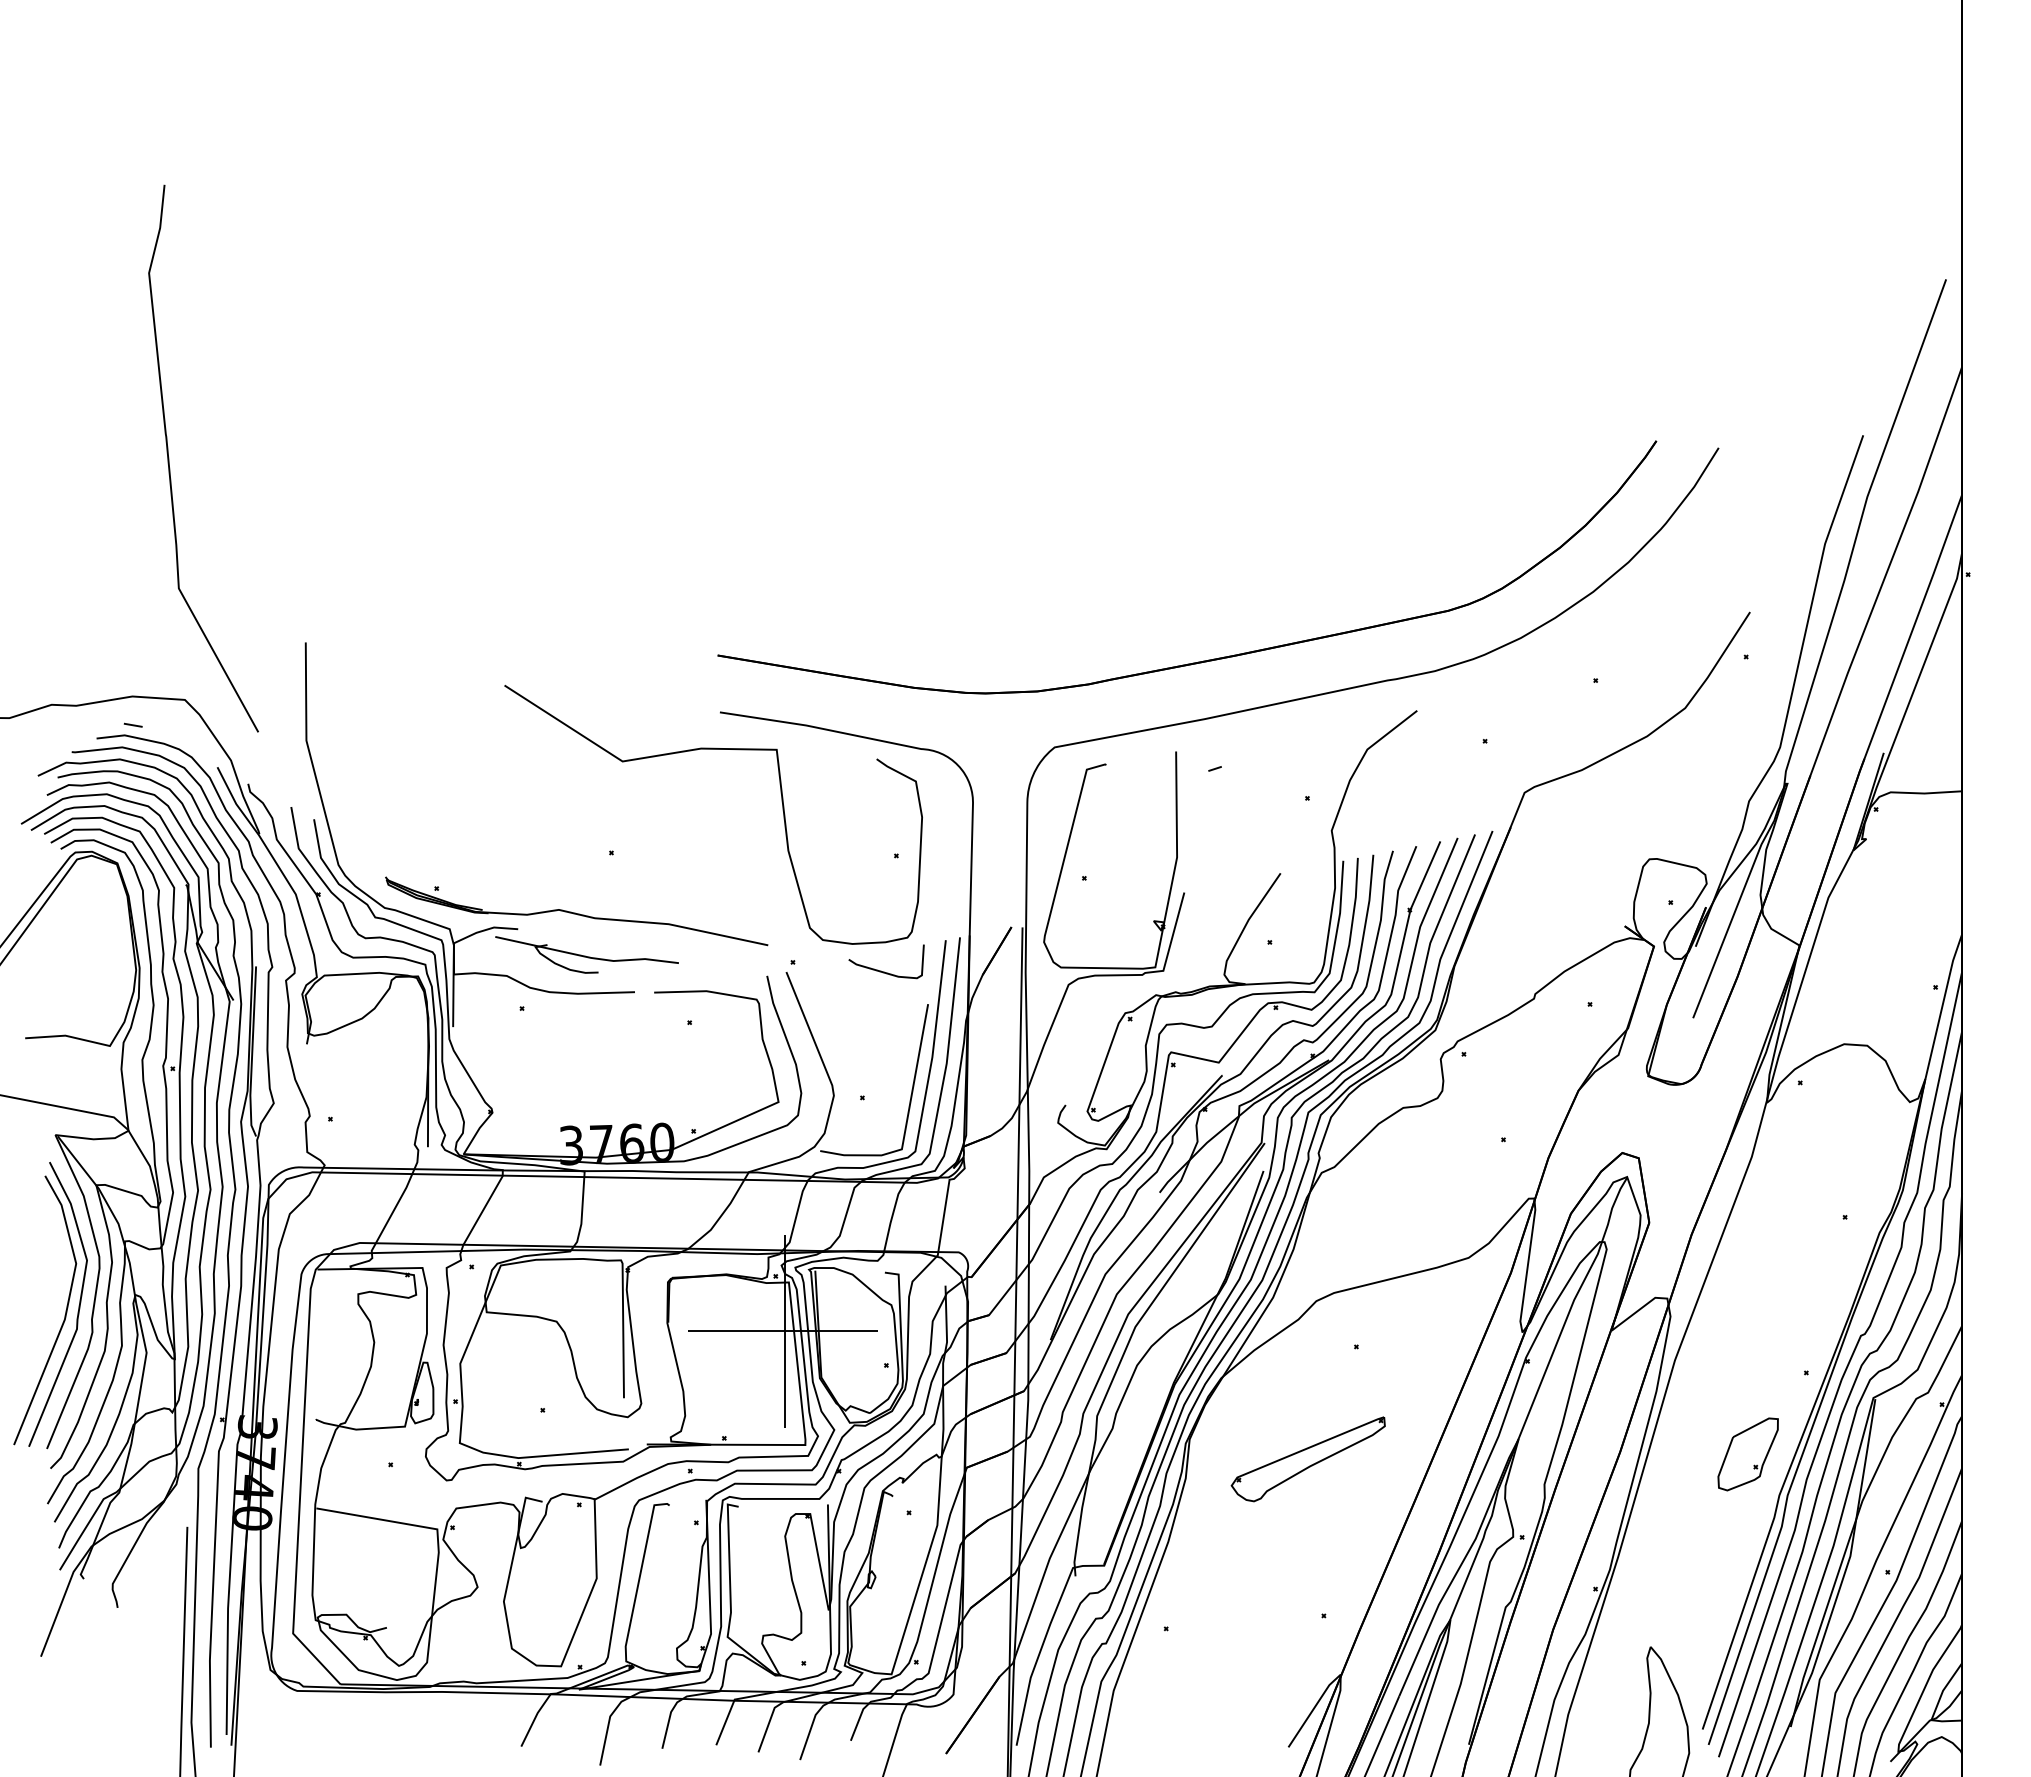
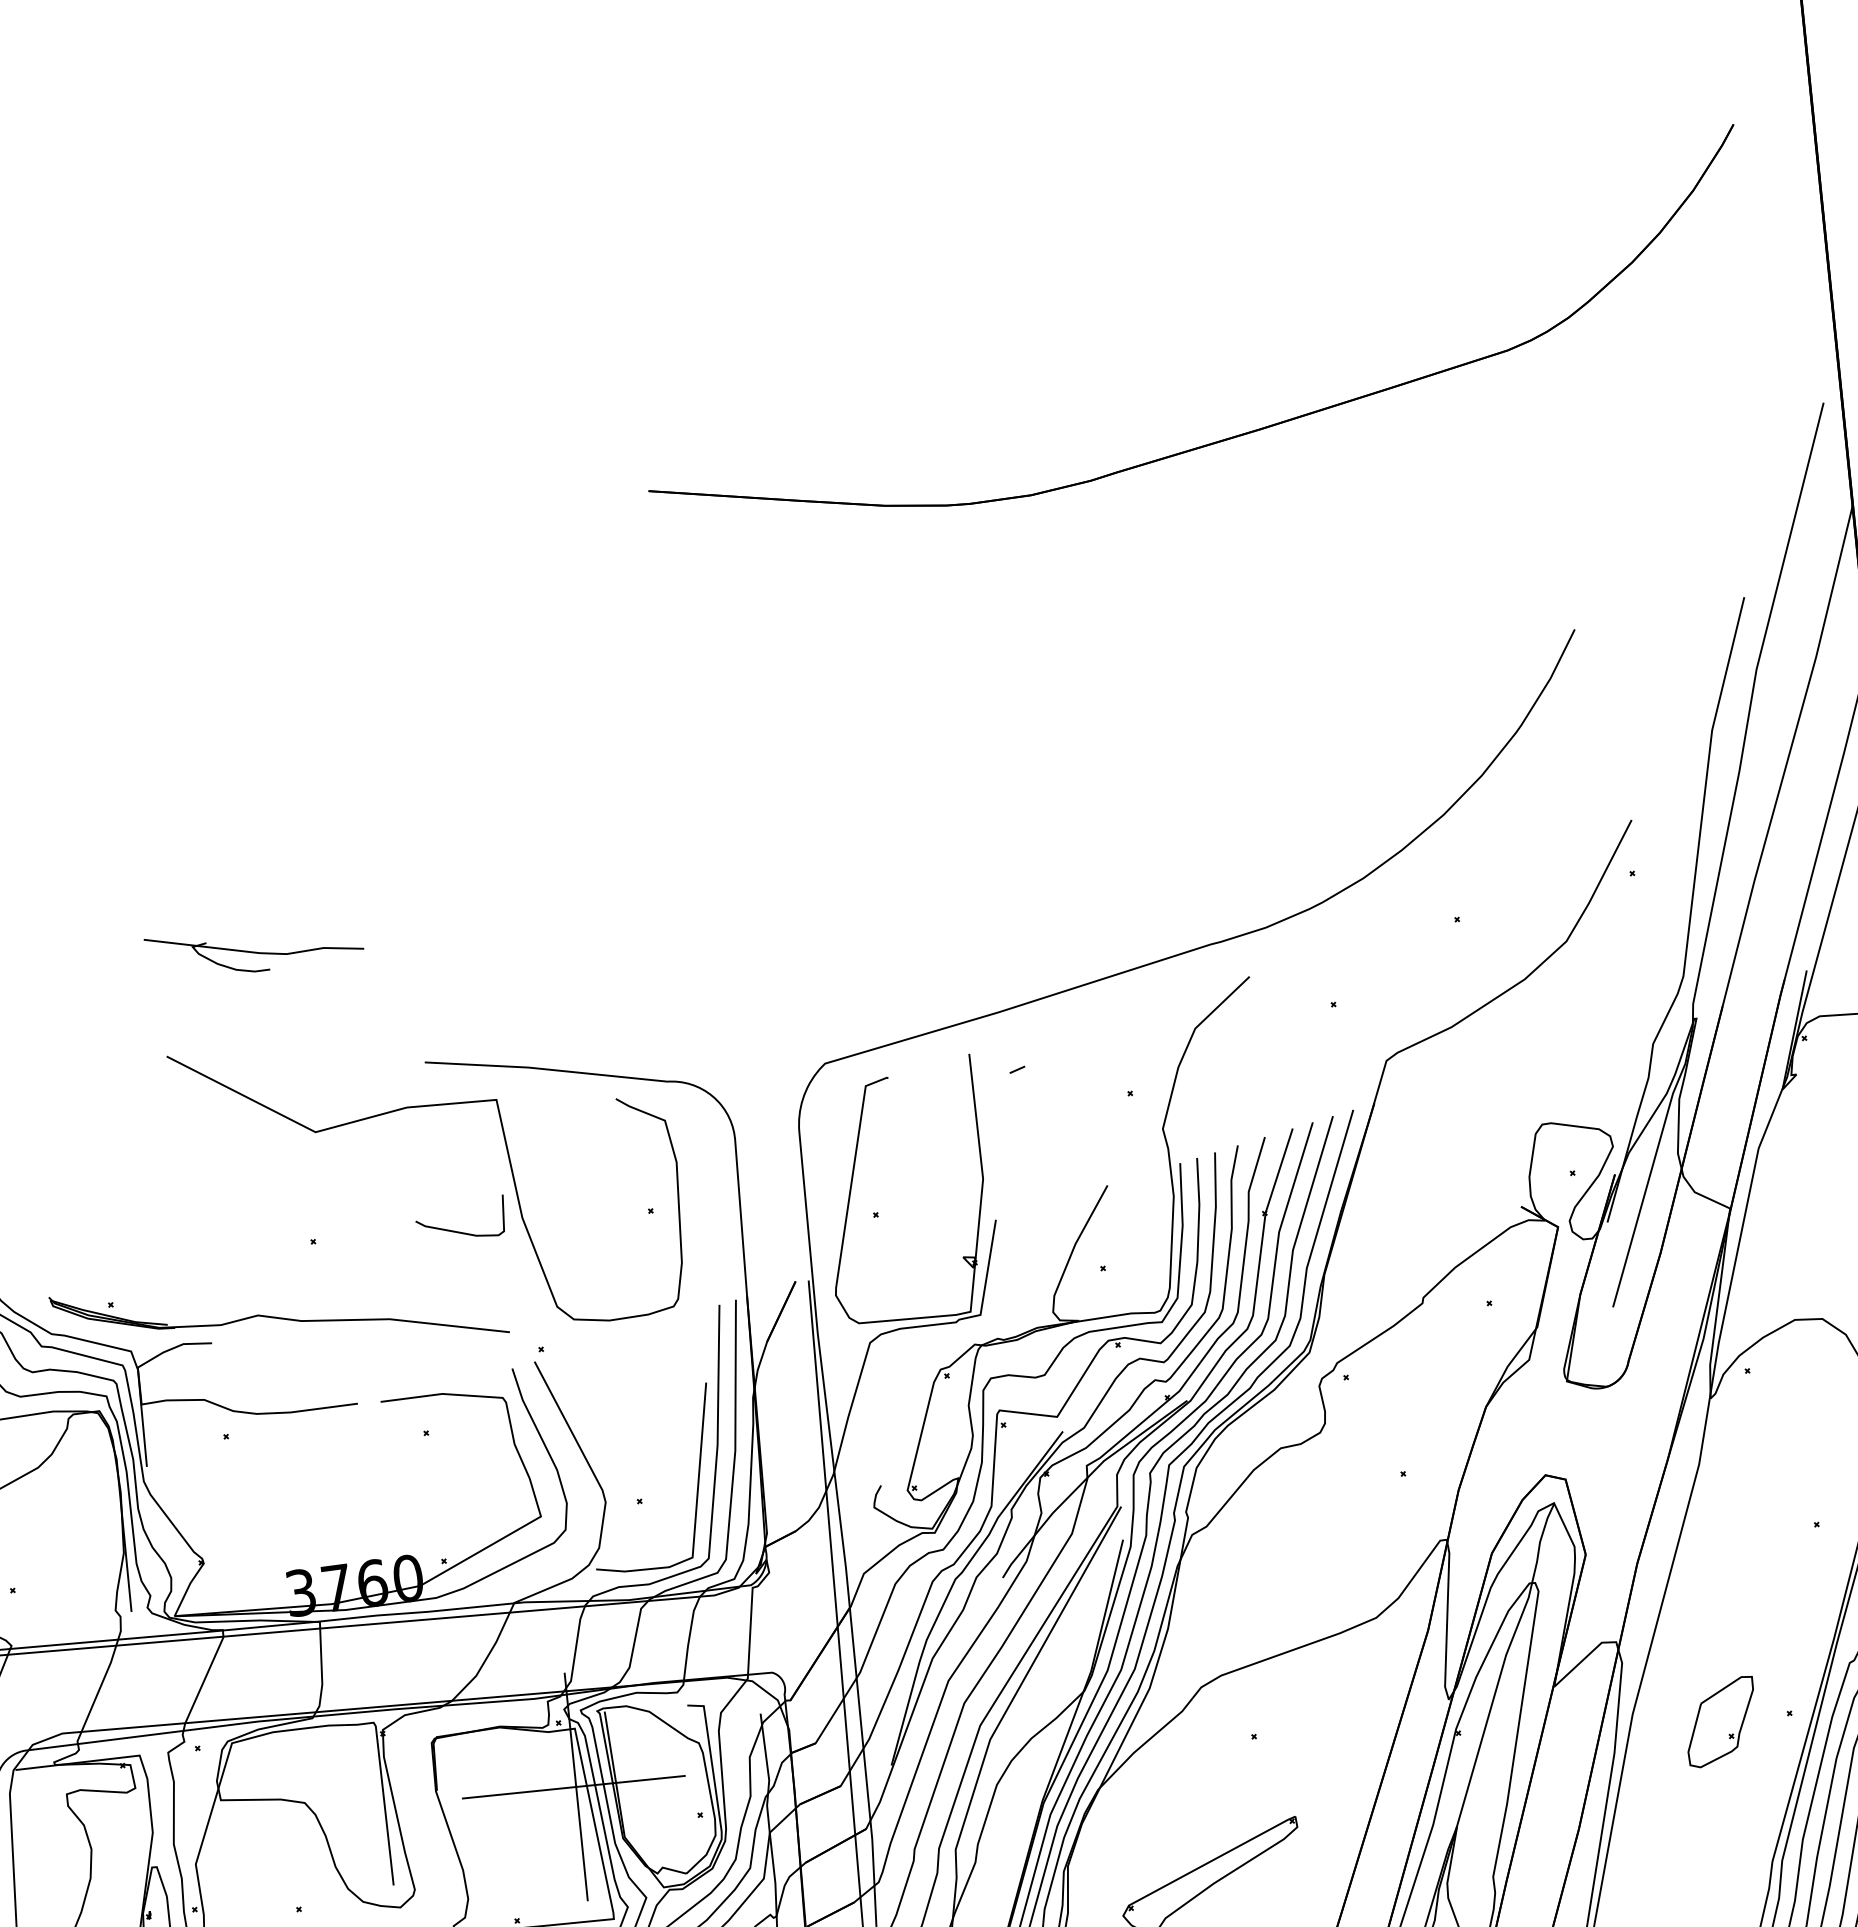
part: (1208, 659) -> (1229, 436), moved
part: (586, 954) -> (253, 949), moved
curve: (884, 971) -> (459, 1231), moved
part: (1747, 1454) -> (1720, 1722), moved

